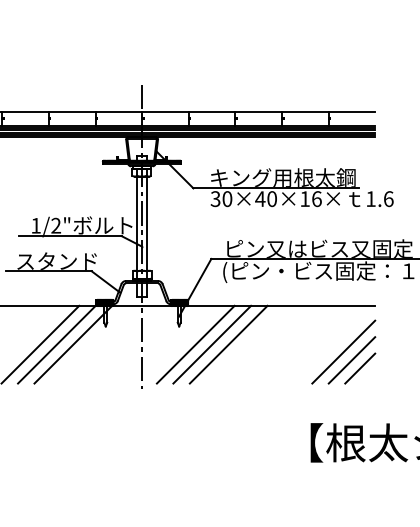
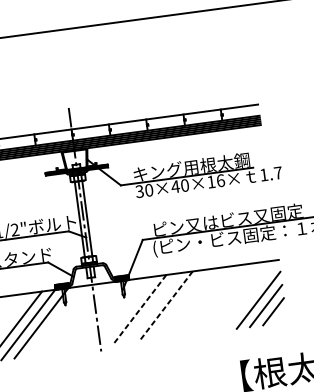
text: (388, 199) -> (278, 173), 1.6 -> 1.7
line: (195, 344) -> (139, 310), solid -> dashed
line: (212, 344) -> (152, 308), removed
line: (228, 344) -> (165, 306), solid -> dashed

